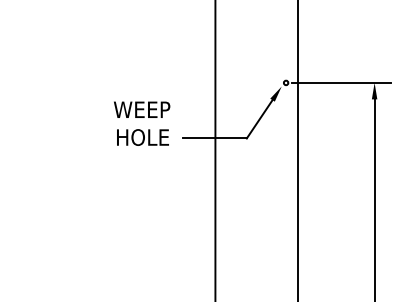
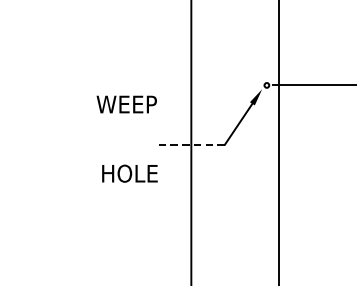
text: (142, 109) -> (127, 104), moved
text: (142, 137) -> (129, 173), moved
line: (214, 138) -> (190, 144), solid -> dashed

